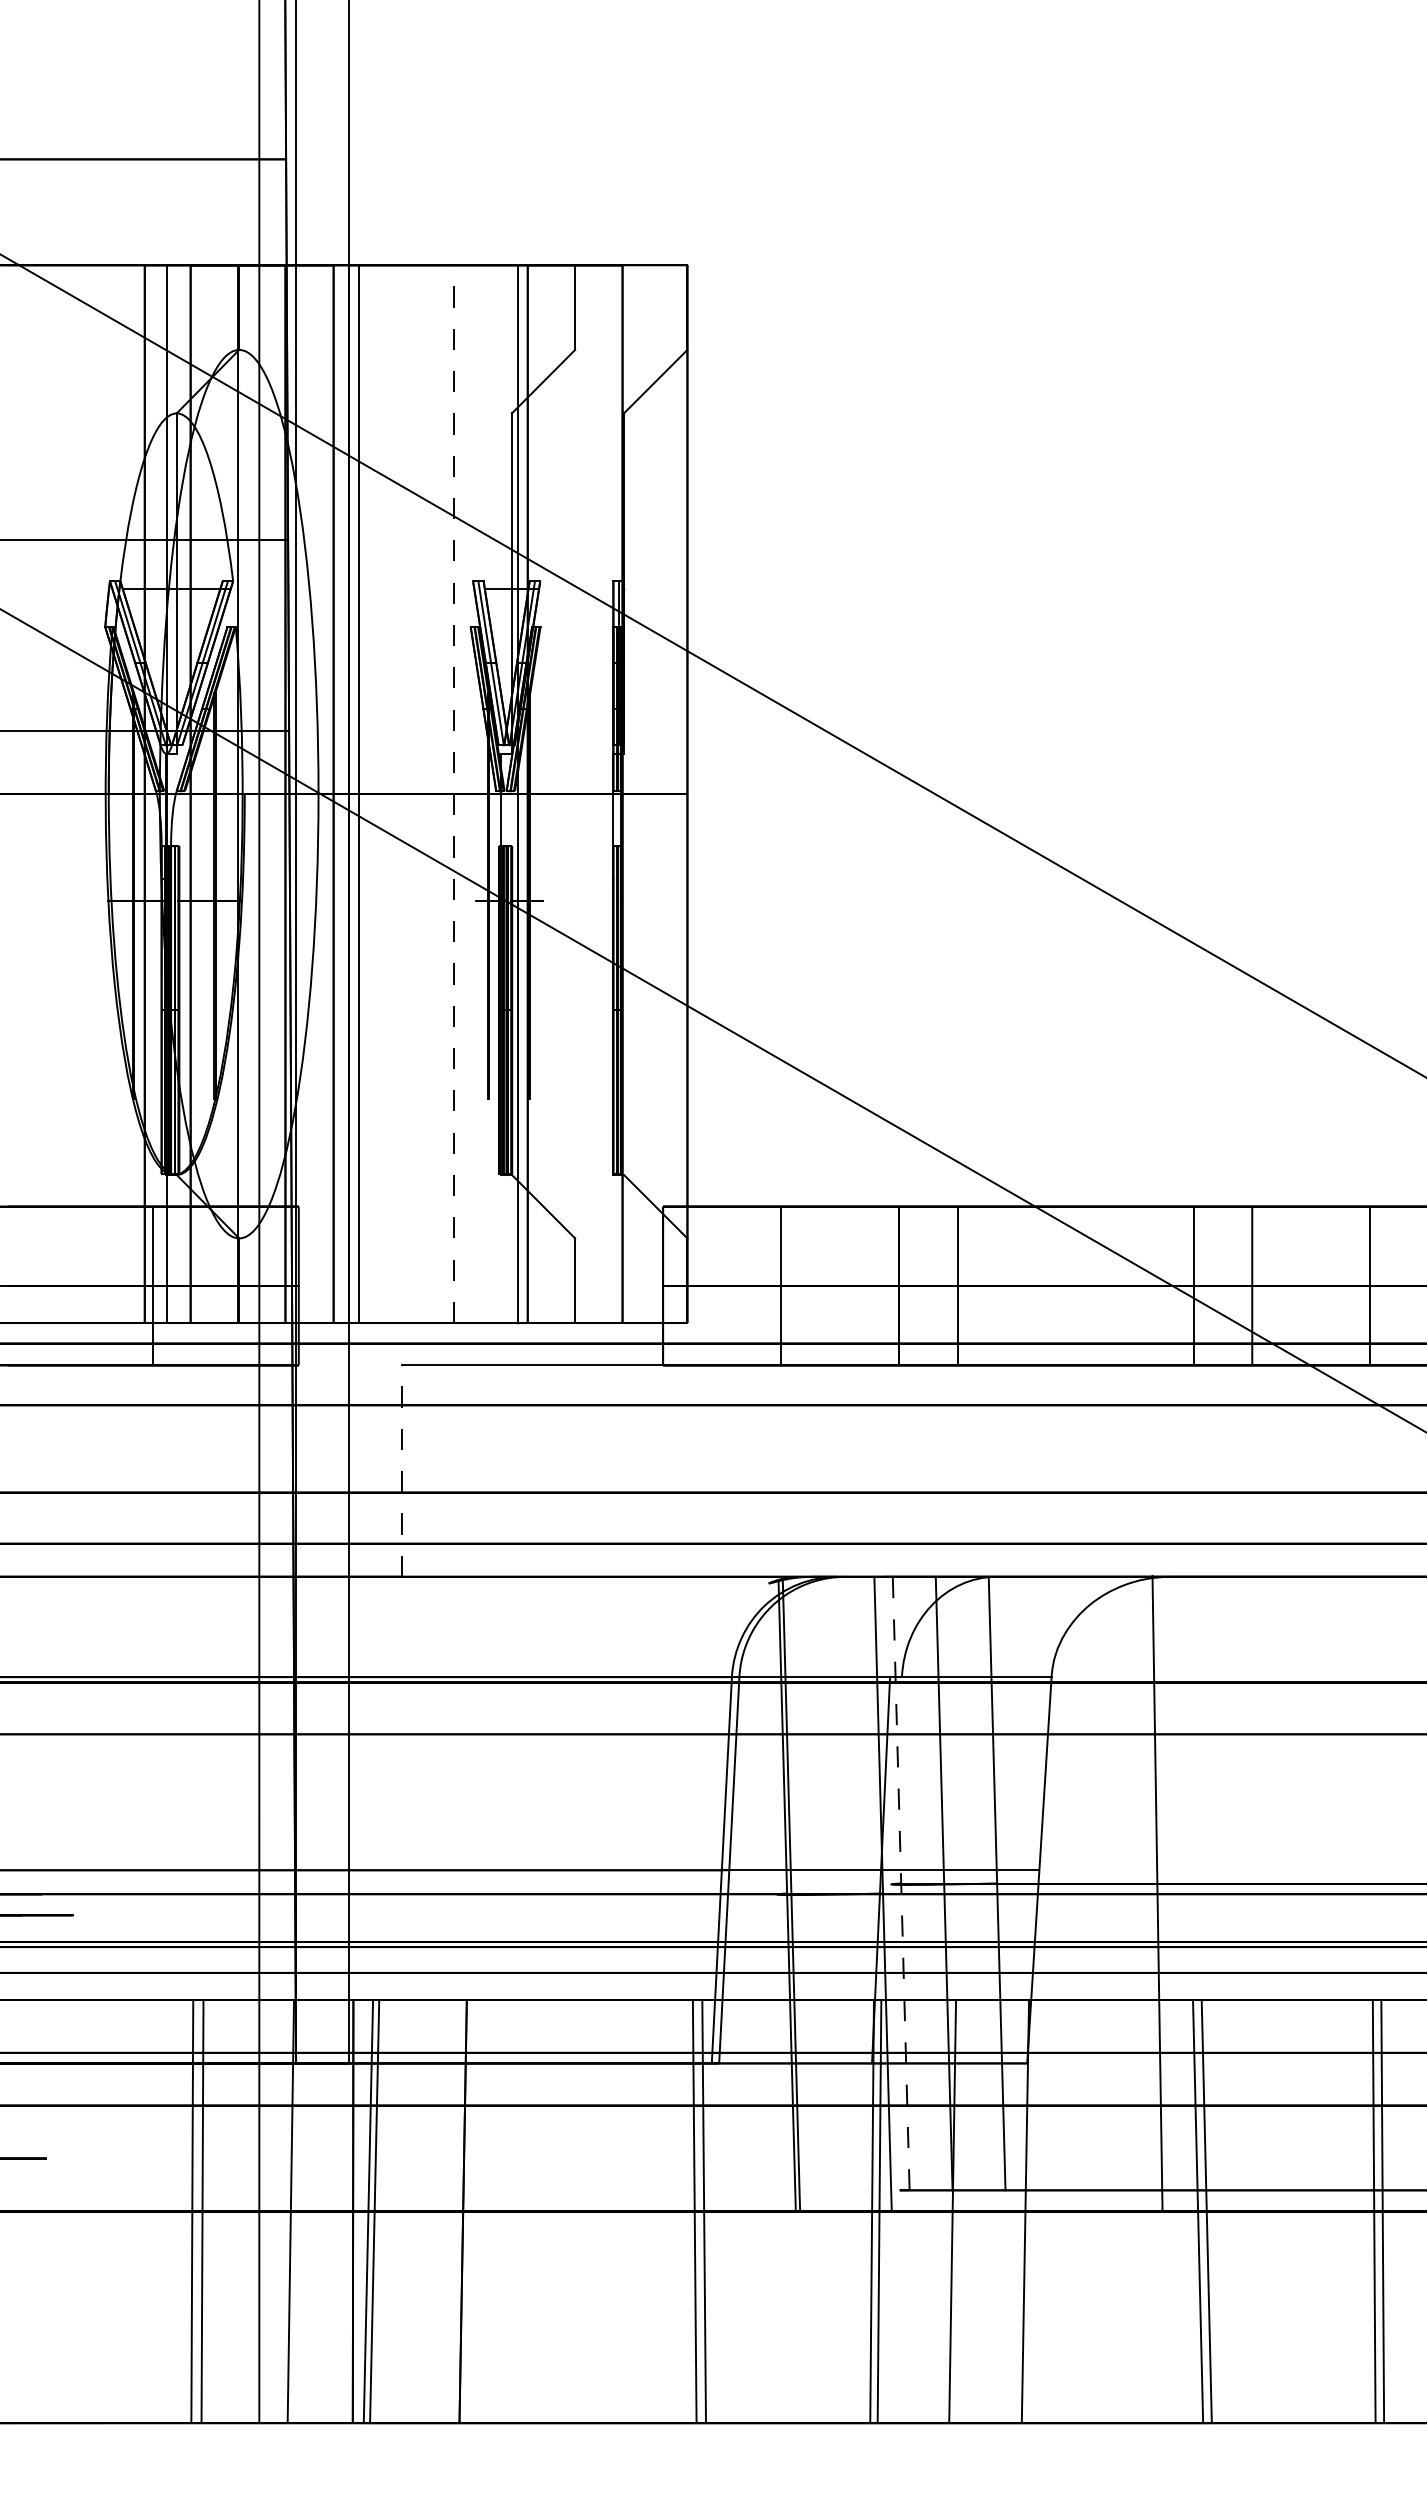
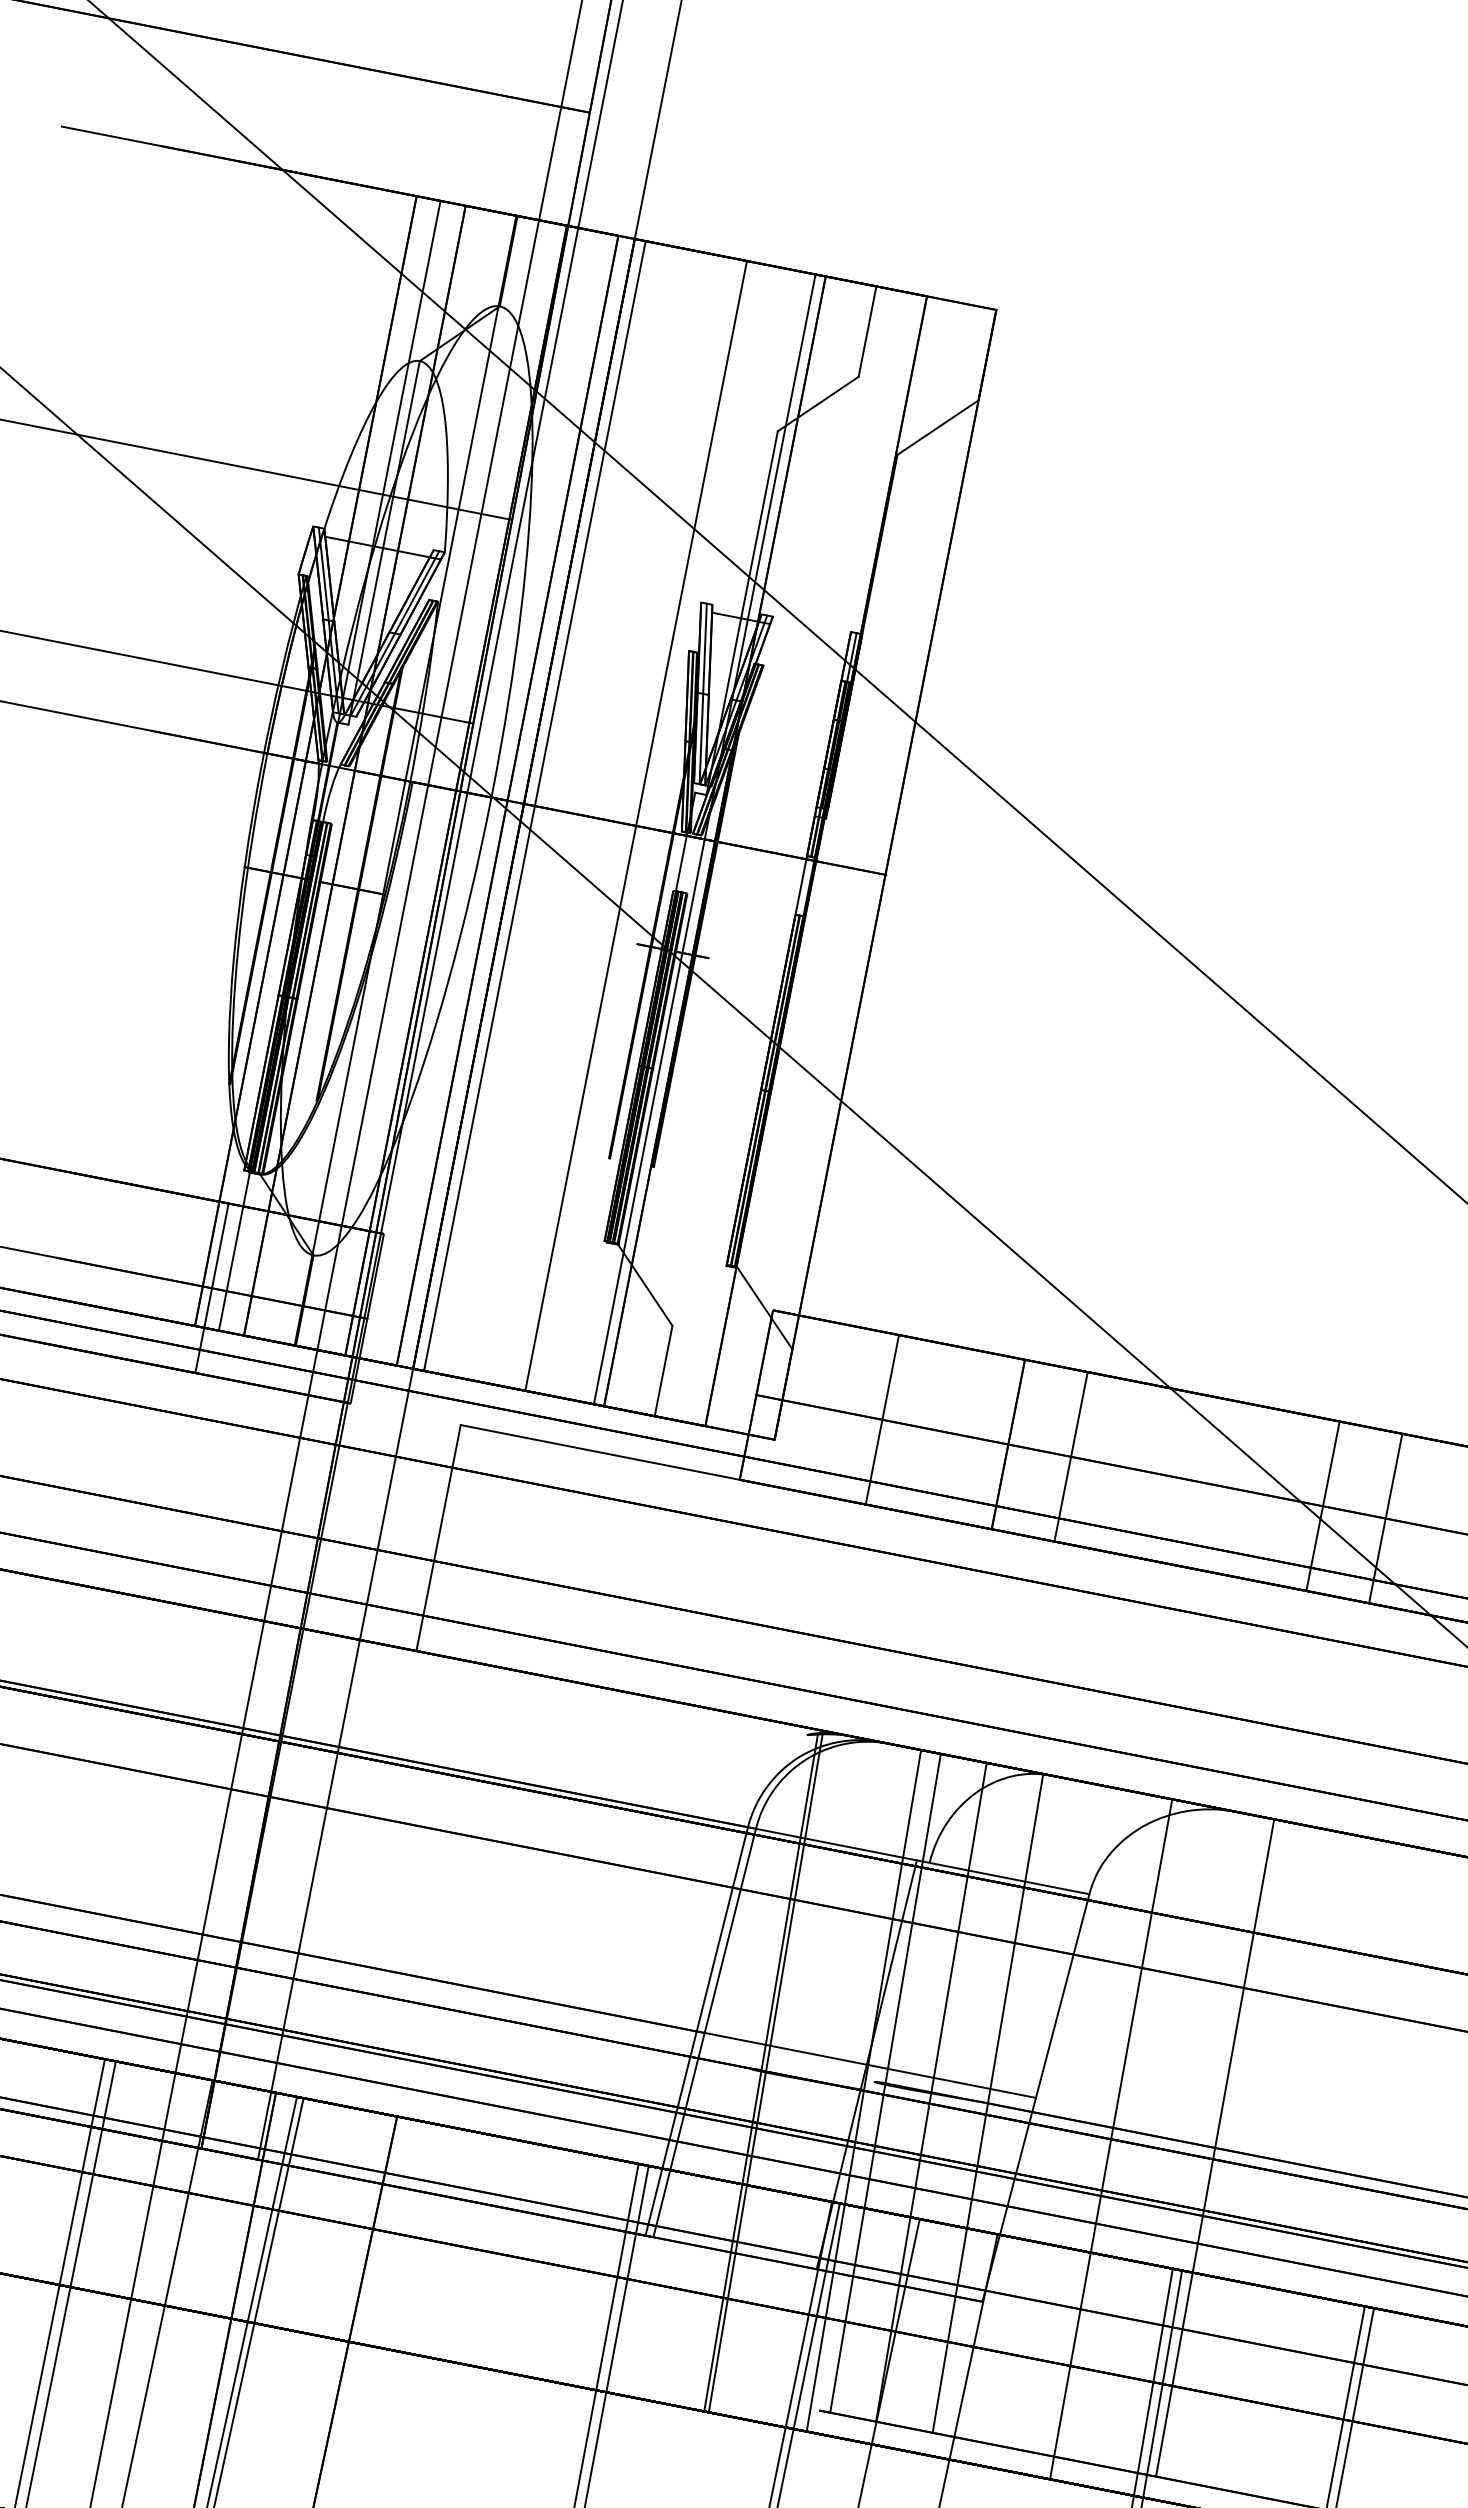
line: (454, 794) -> (636, 826), dashed -> solid
line: (401, 1471) -> (438, 1538), dashed -> solid
line: (901, 1883) -> (885, 2083), dashed -> solid
line: (1209, 1883) -> (1214, 2147), added
line: (1157, 1892) -> (1111, 2138), moved

